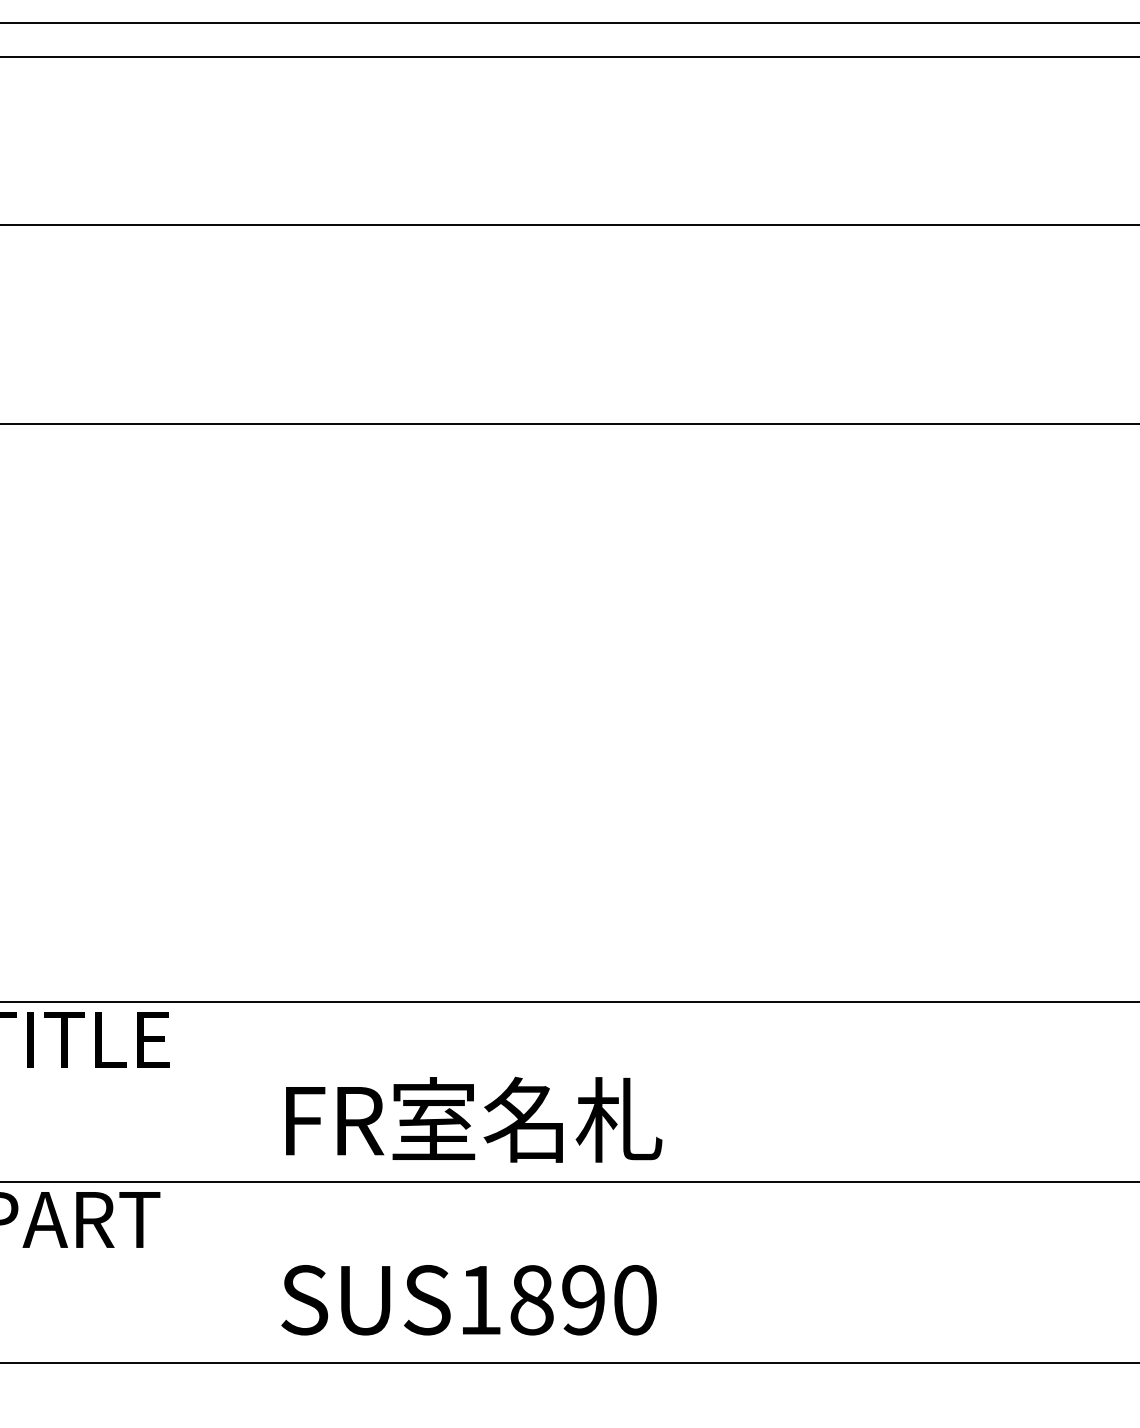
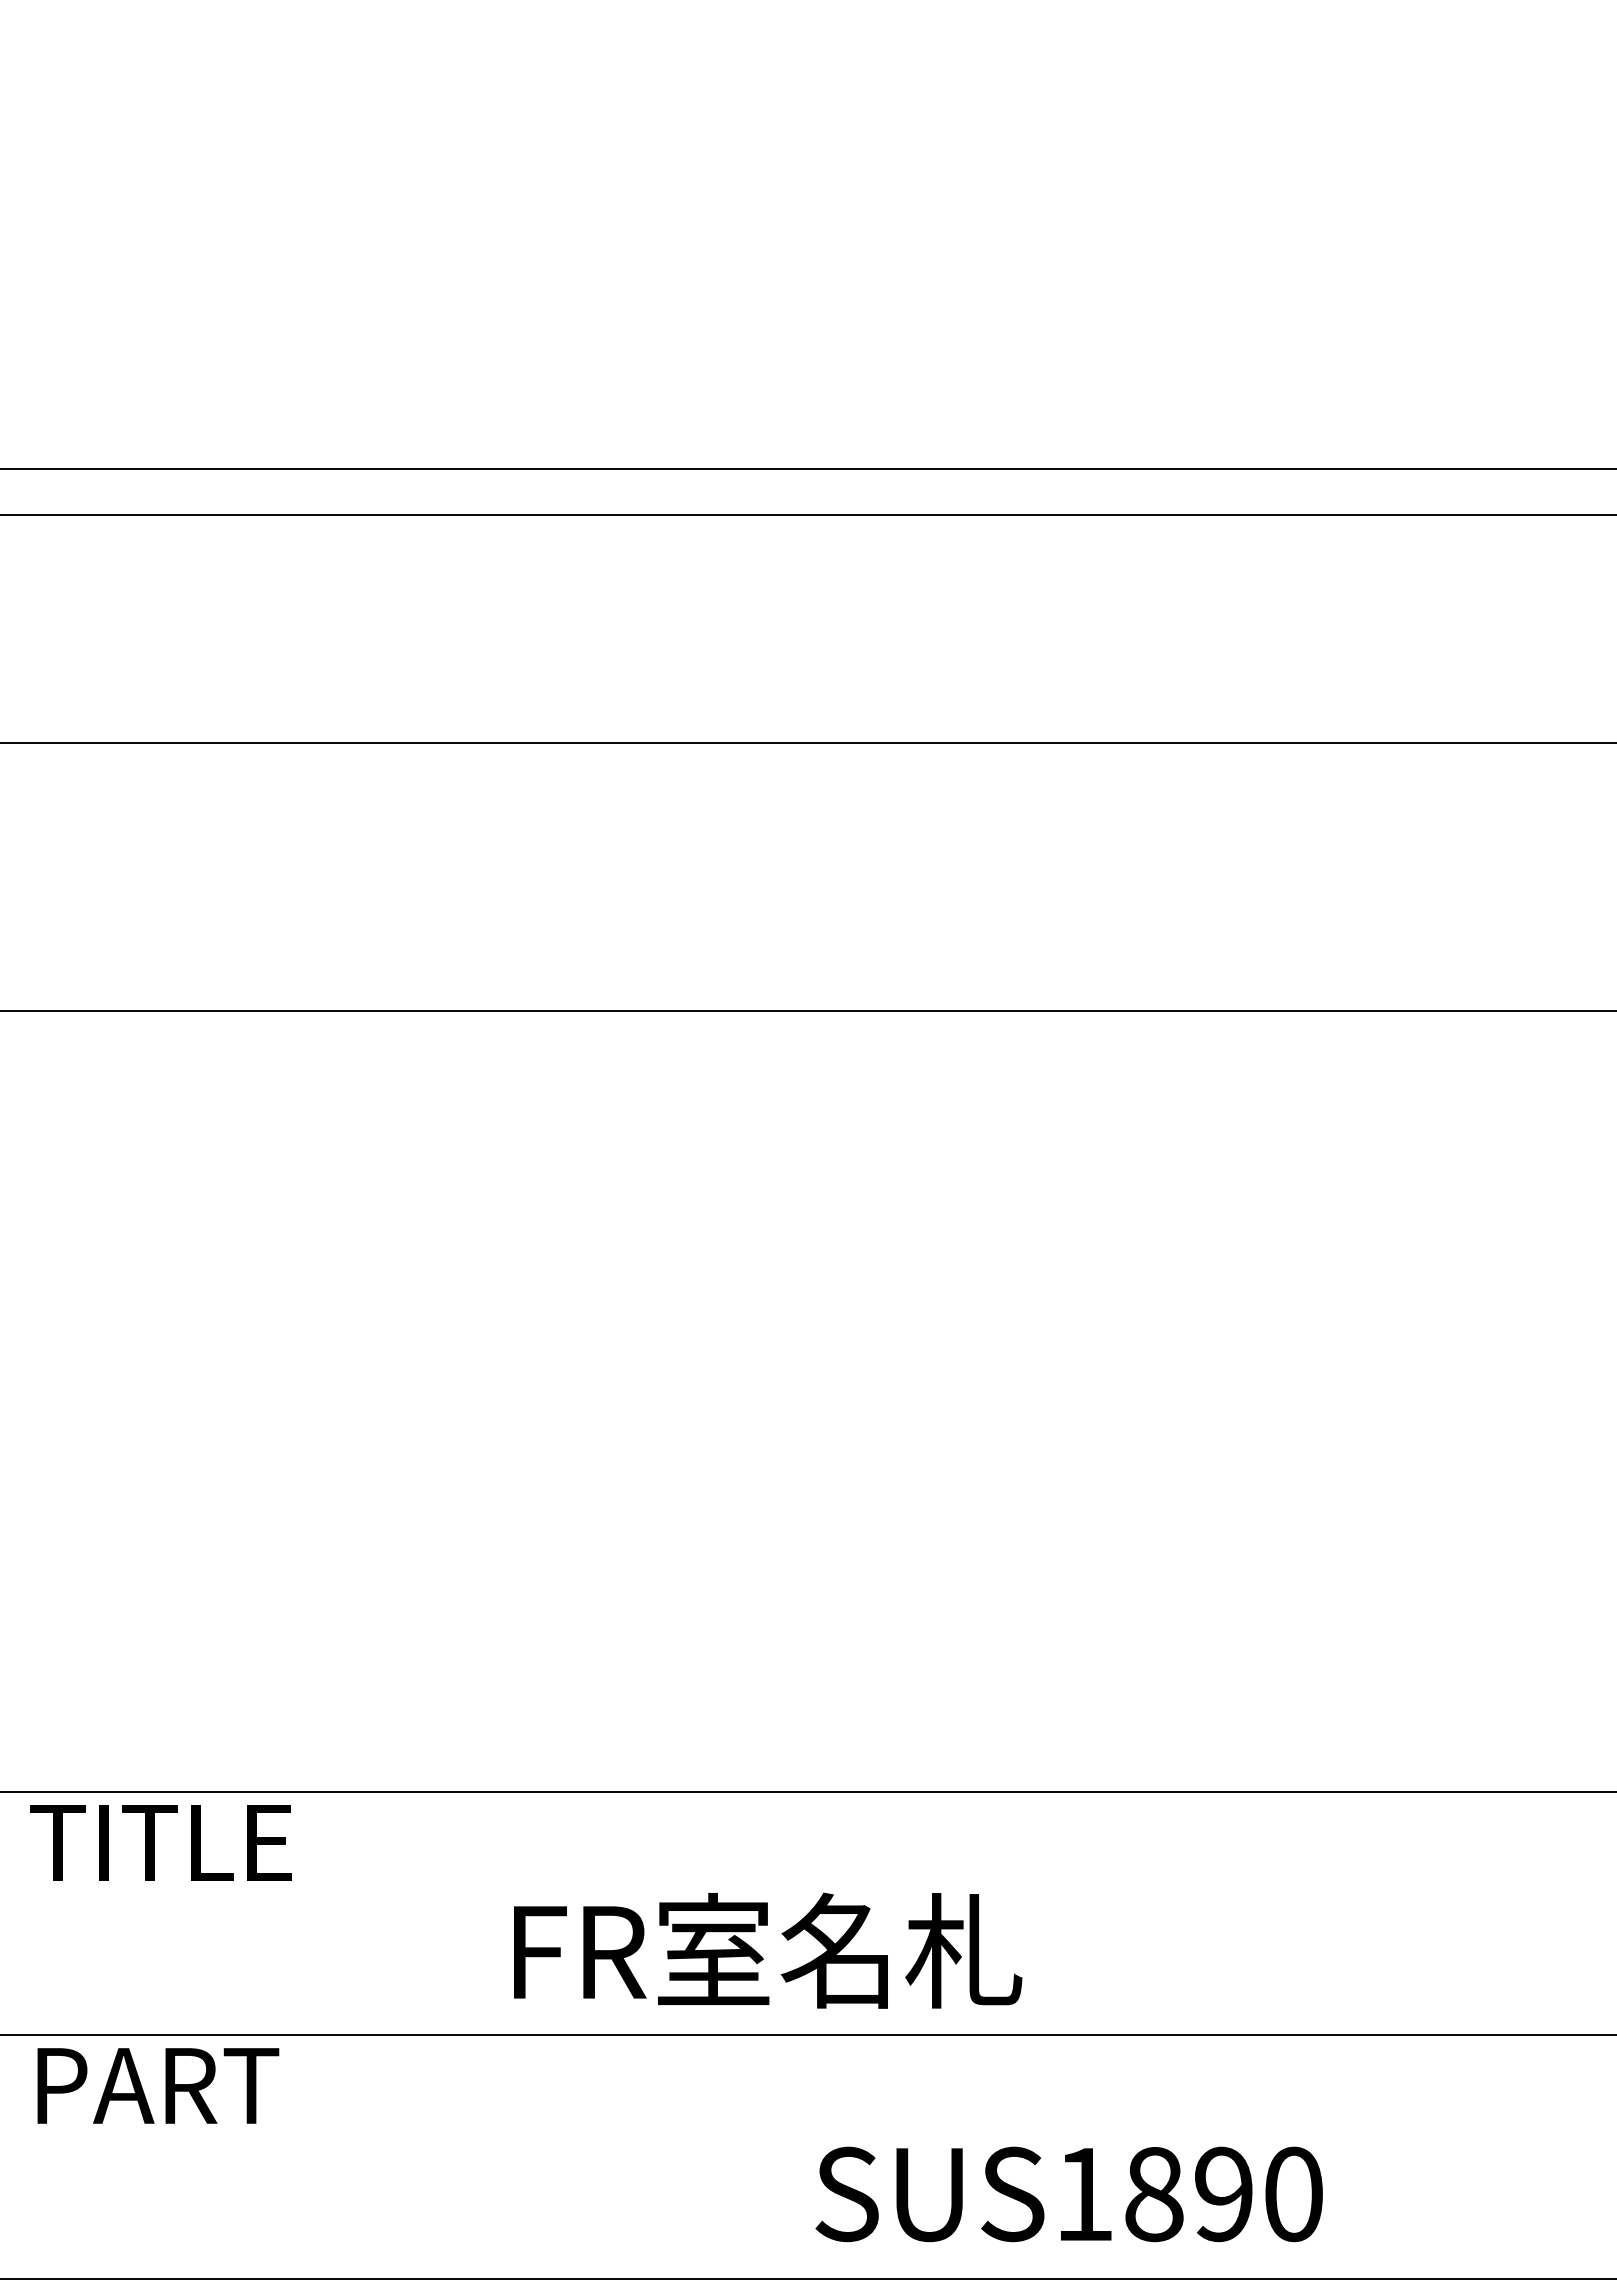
text: (474, 1119) -> (768, 1950), moved
text: (468, 1300) -> (1068, 2194), moved

